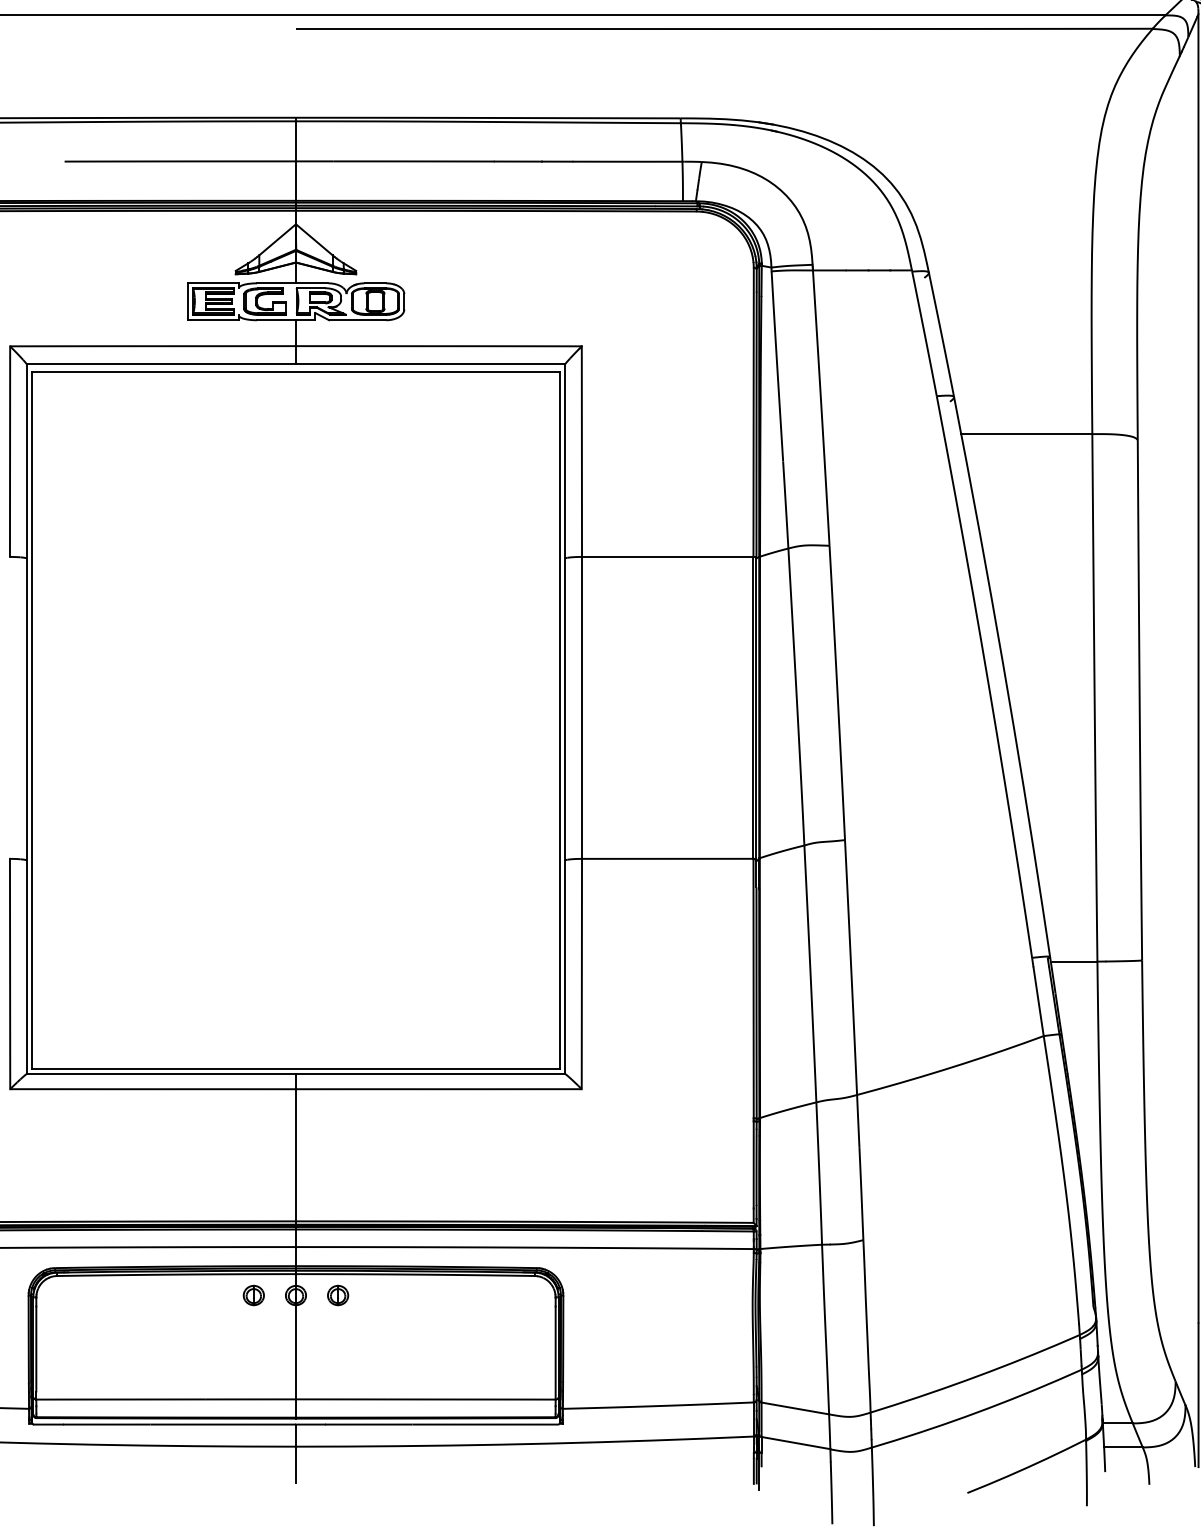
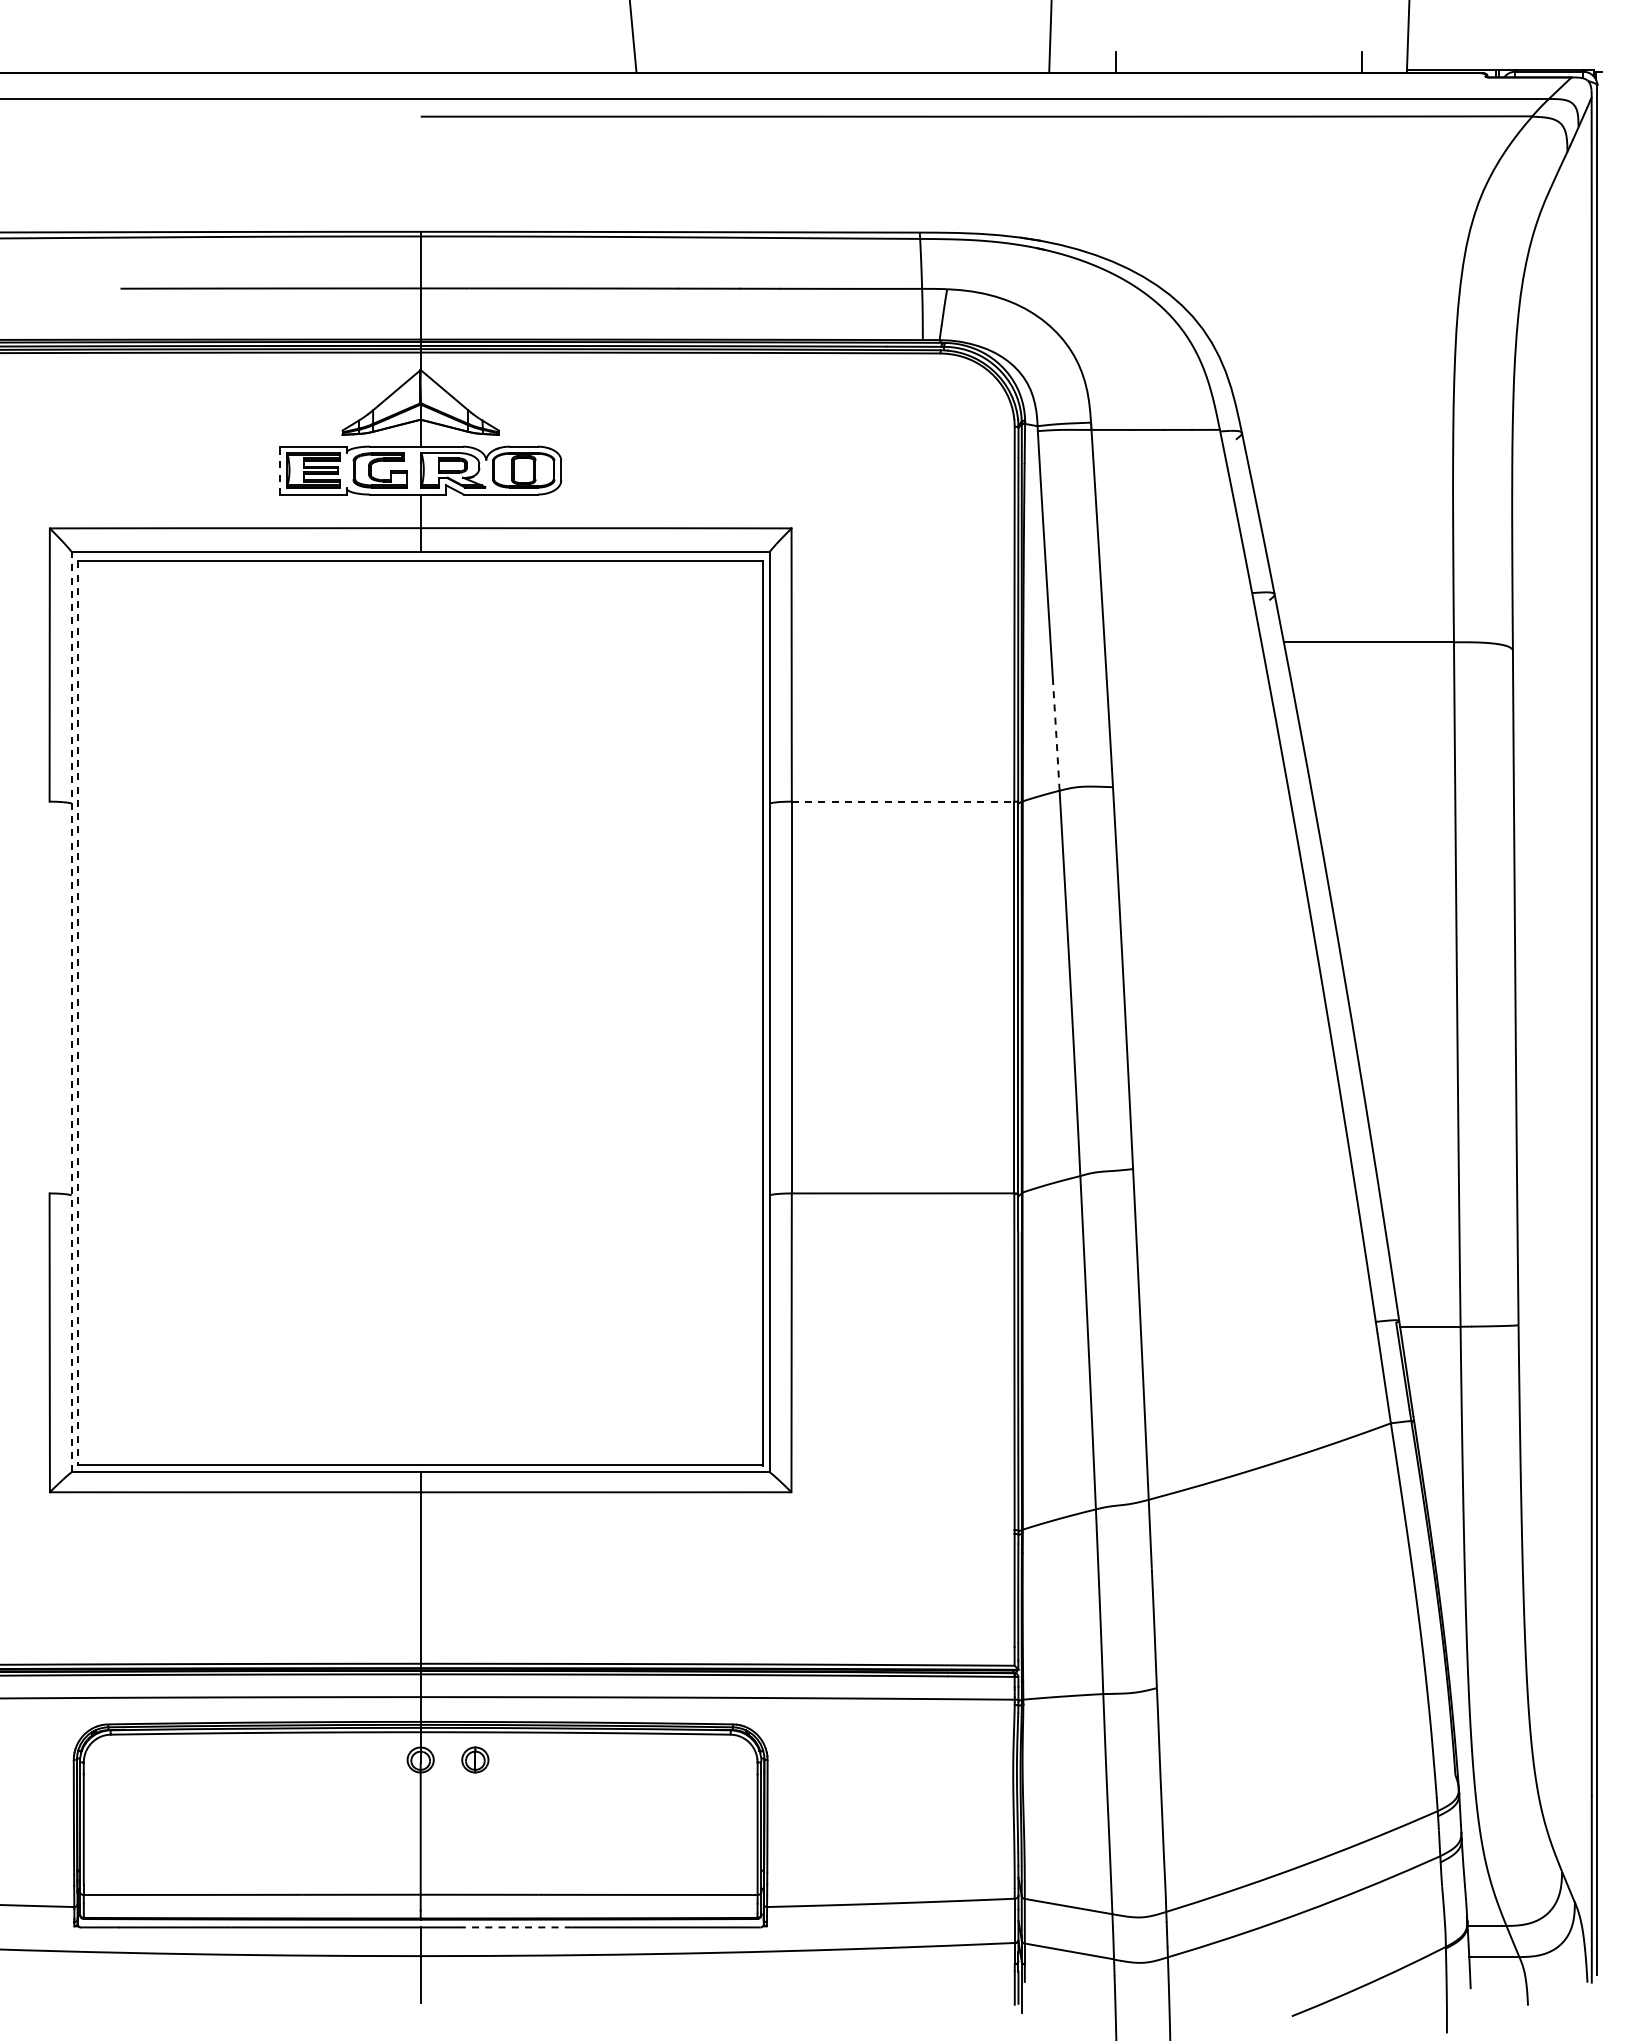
line: (187, 301) -> (280, 470), solid -> dashed
line: (785, 505) -> (1056, 734), solid -> dashed
line: (668, 556) -> (903, 801), solid -> dashed
line: (26, 718) -> (71, 1011), solid -> dashed
line: (31, 720) -> (77, 1014), solid -> dashed
part: (254, 1295) -> (366, 1759), removed
line: (369, 1424) -> (515, 1927), solid -> dashed

